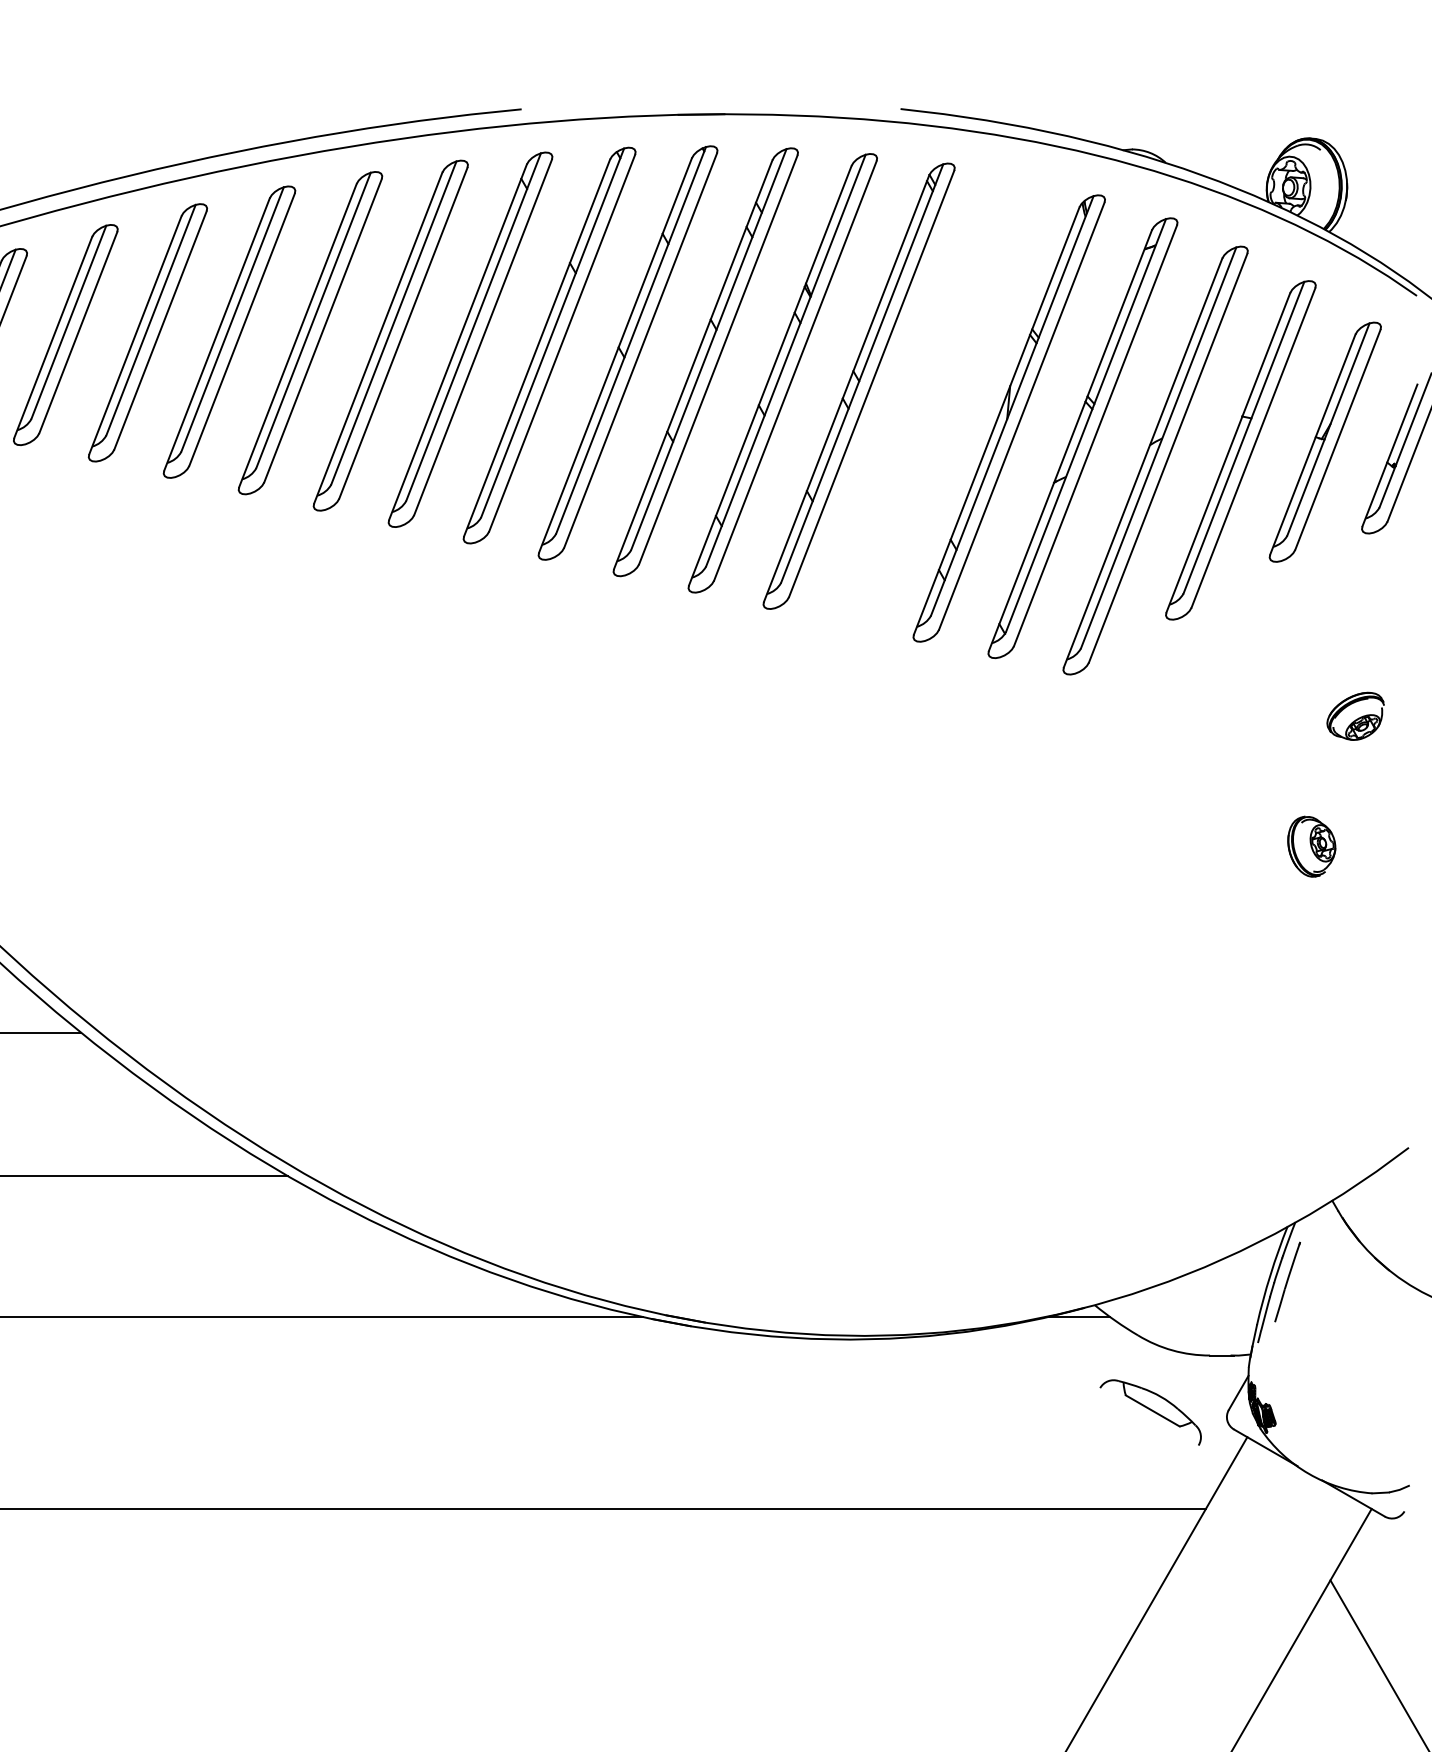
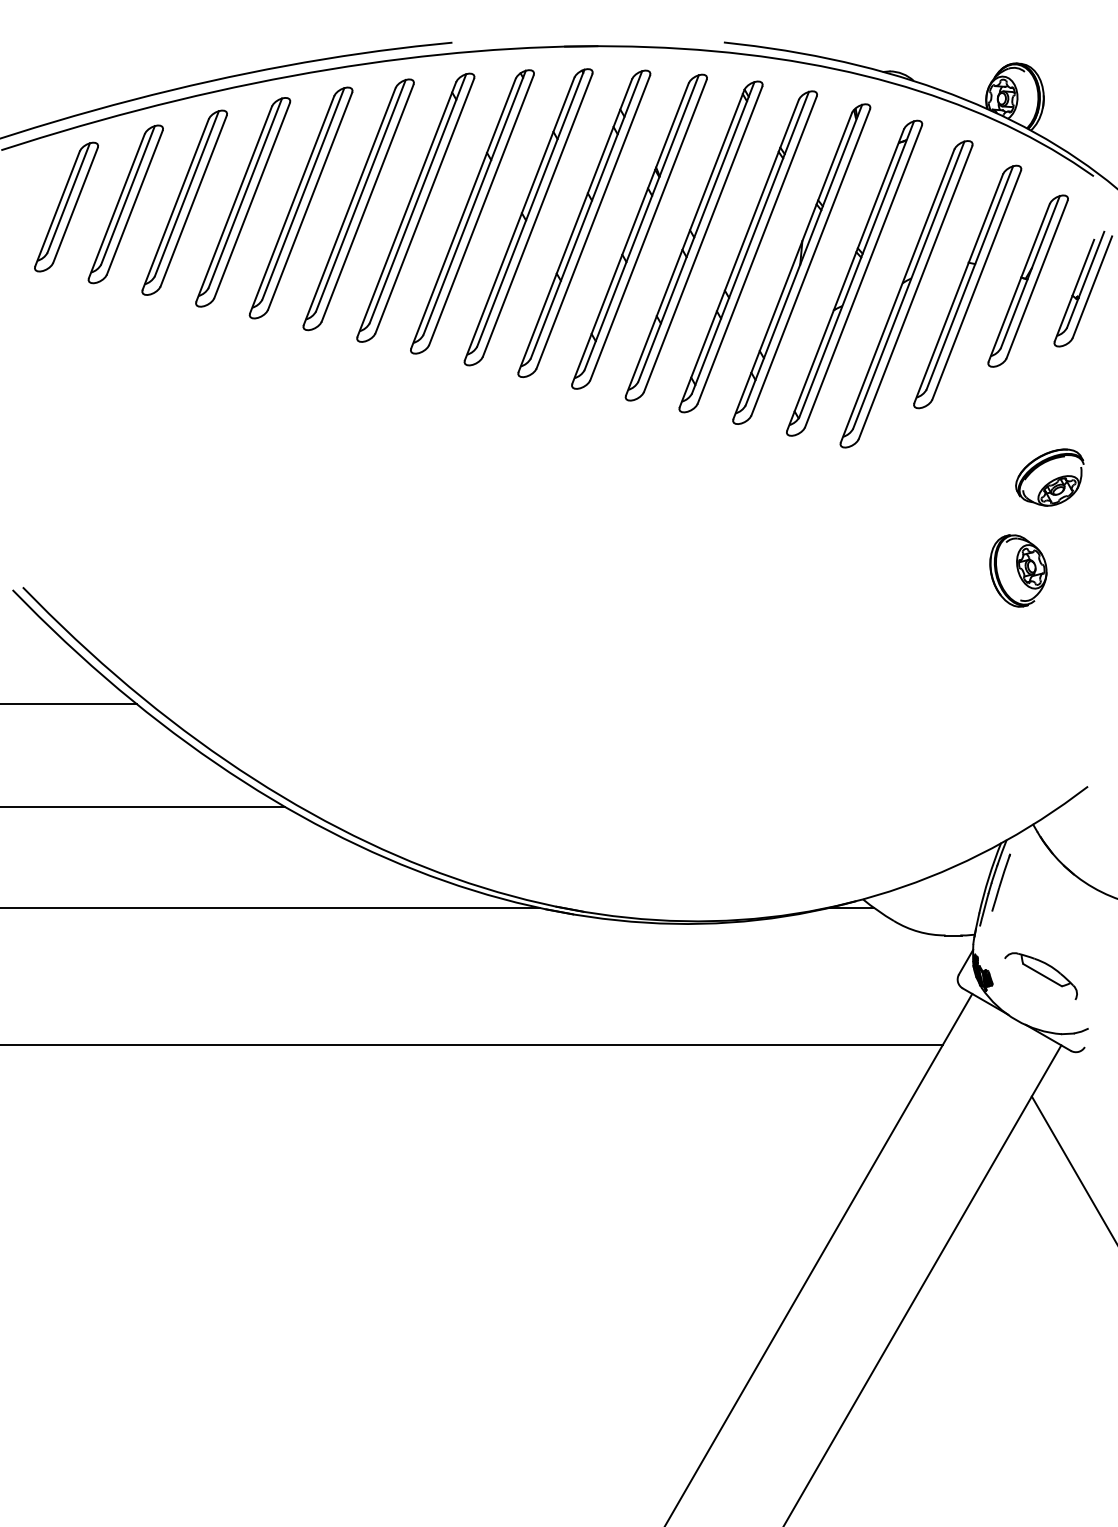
part: (933, 400) -> (747, 251), added
part: (1355, 716) -> (1049, 477), size x1.67
part: (1311, 846) -> (1018, 570), size x1.67
part: (1149, 1411) -> (1040, 975), moved

